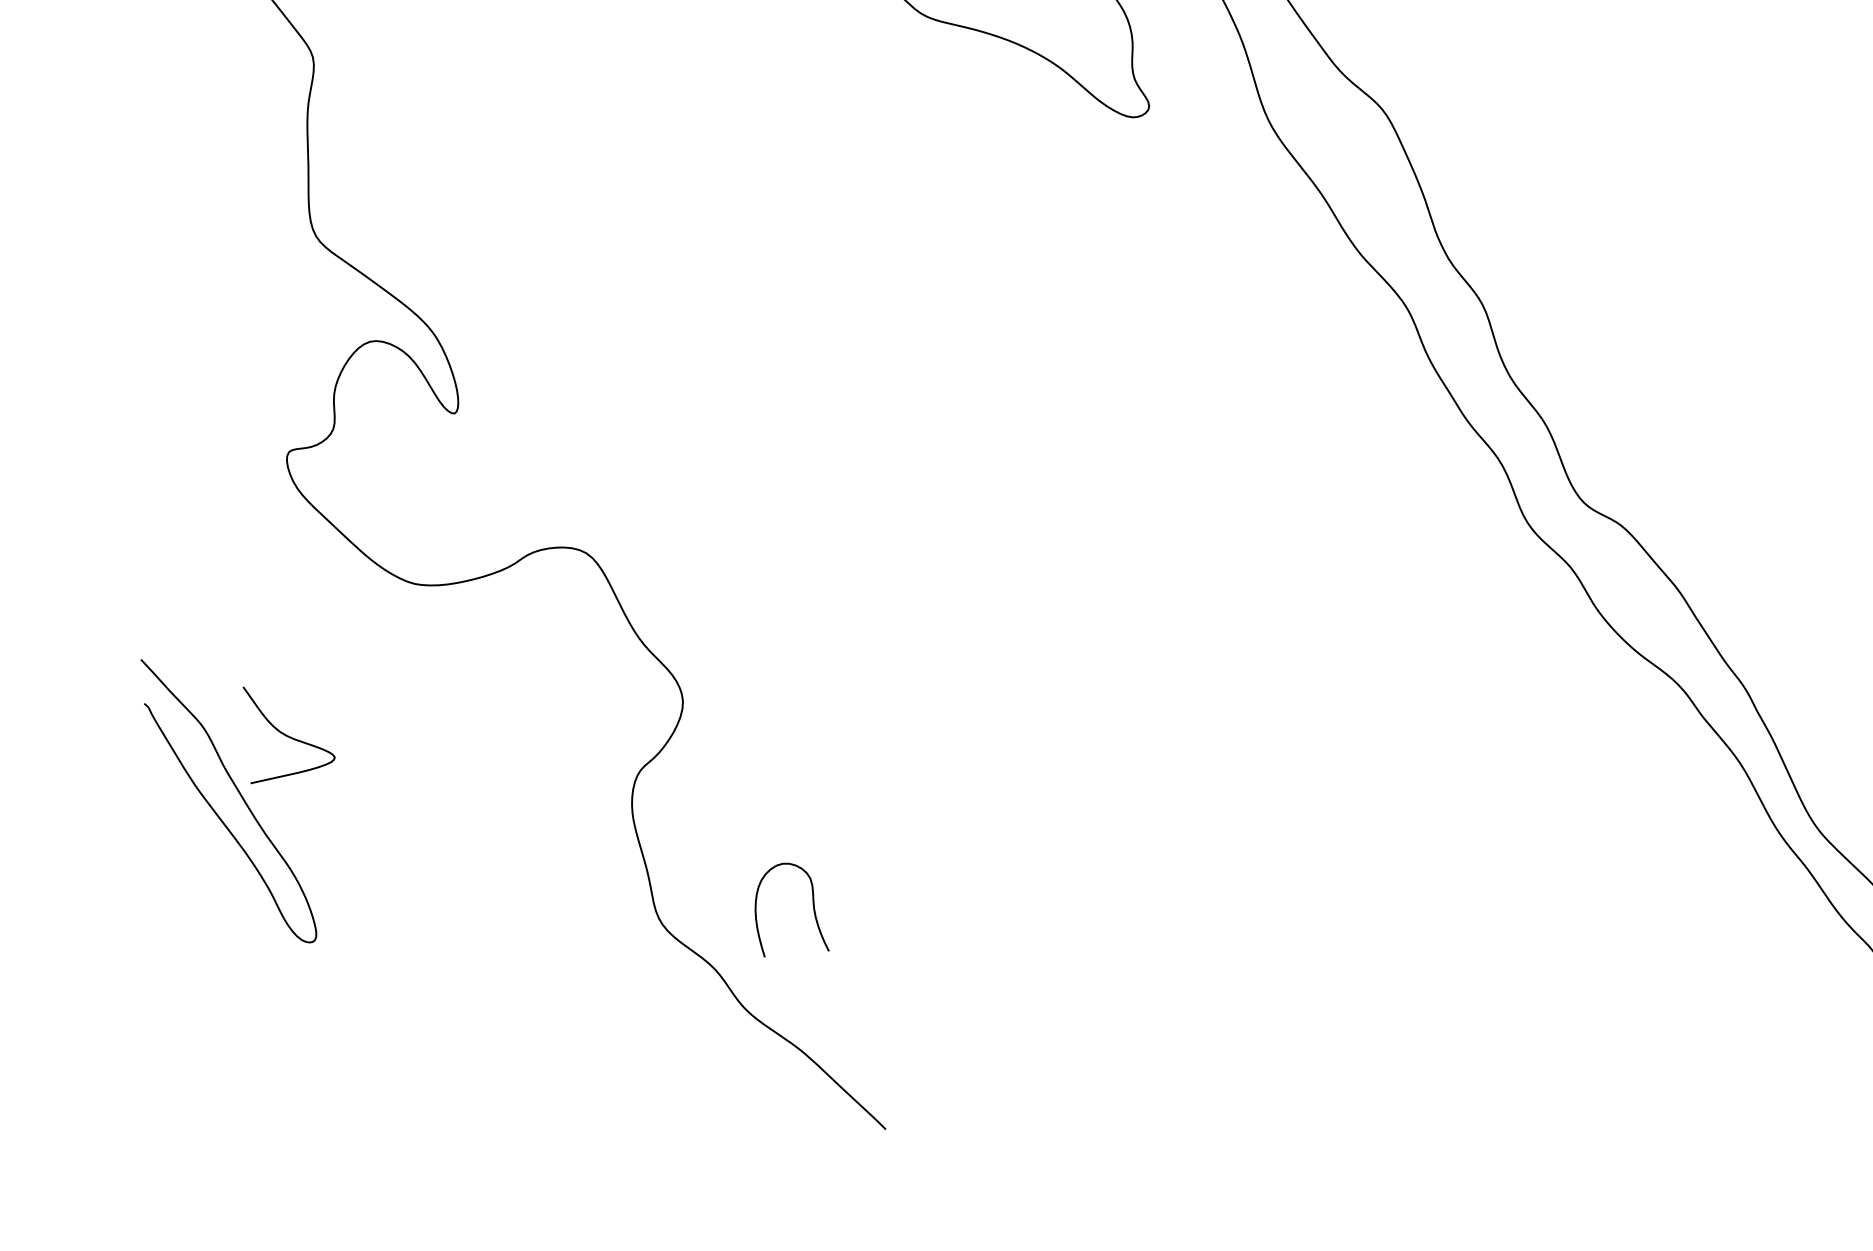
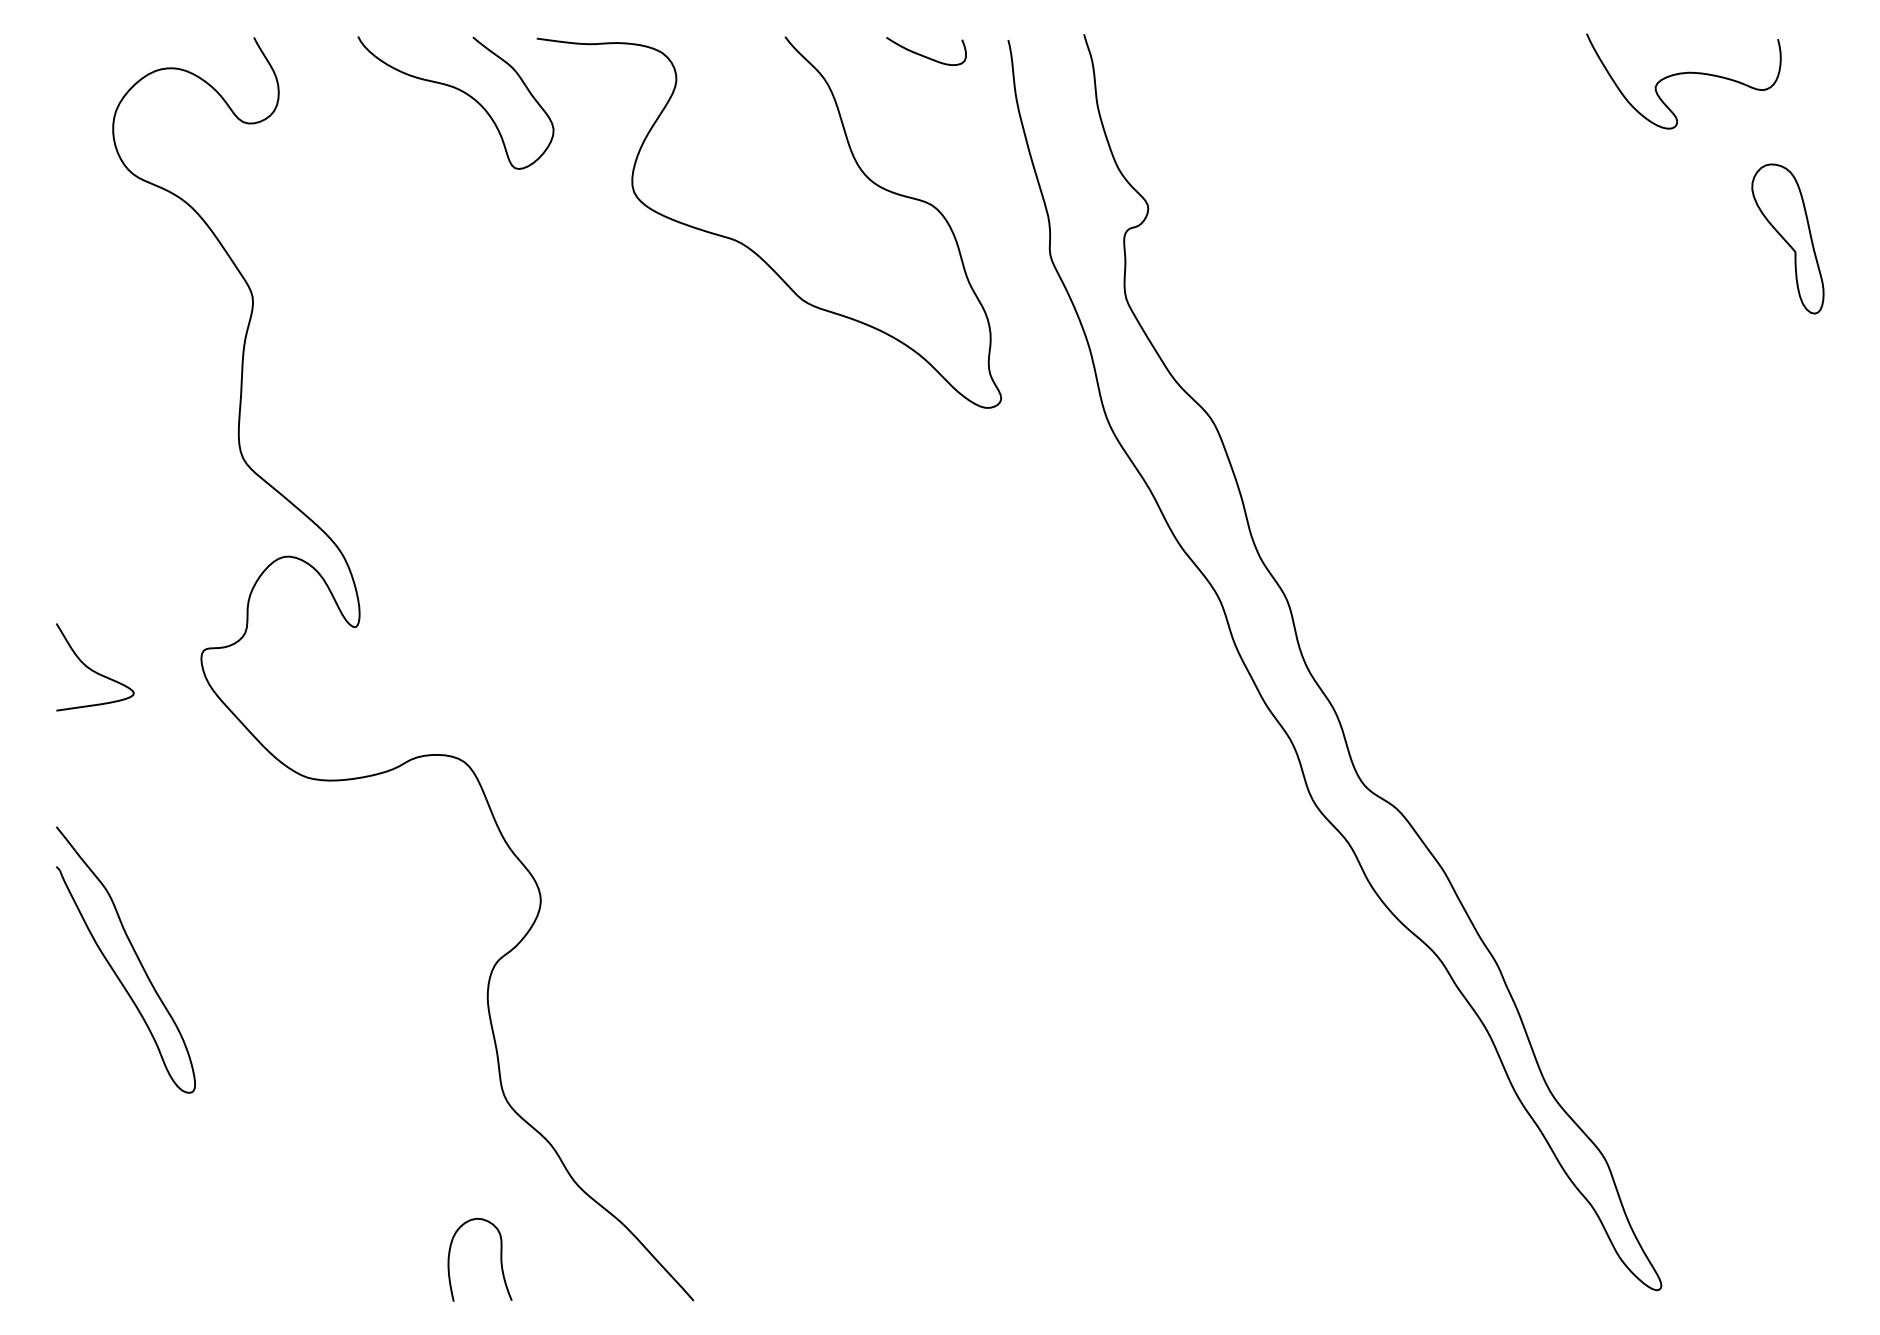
curve: (286, 734) -> (92, 669), moved
curve: (812, 906) -> (500, 1259), moved

